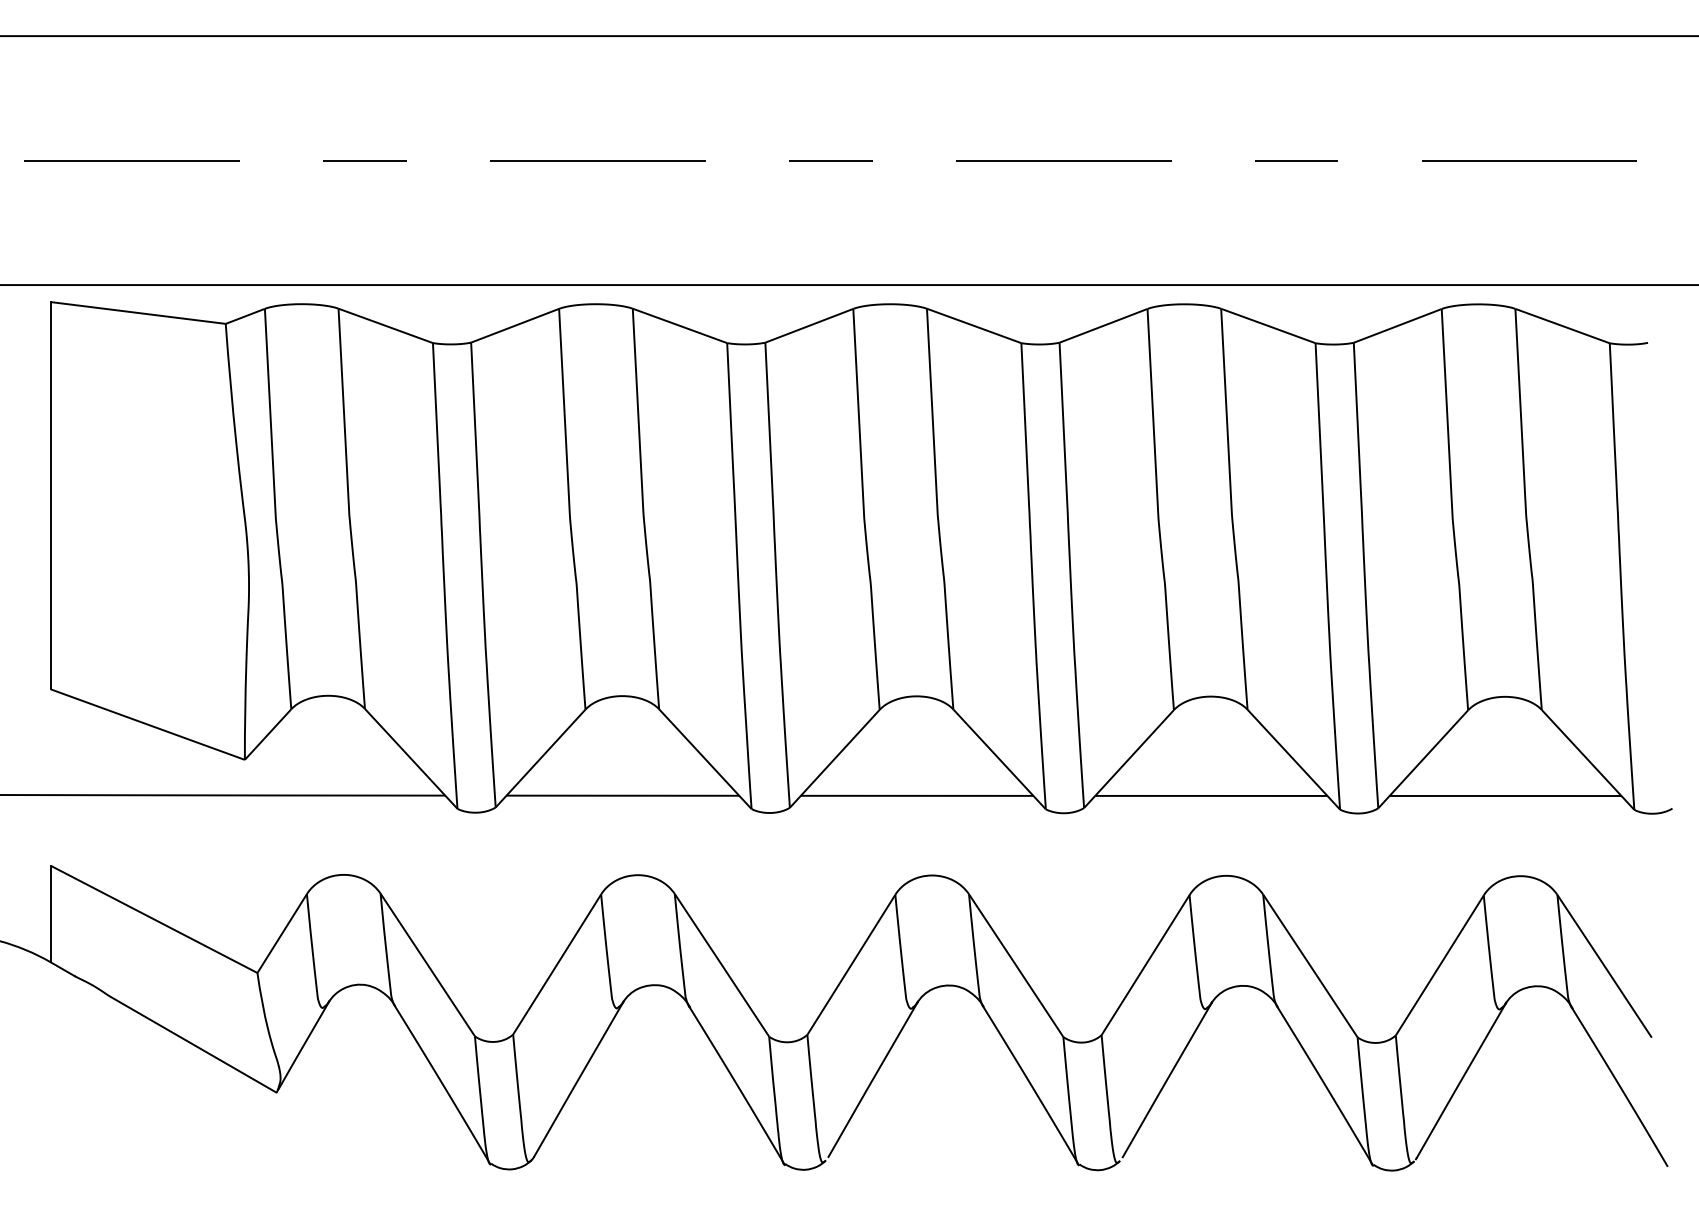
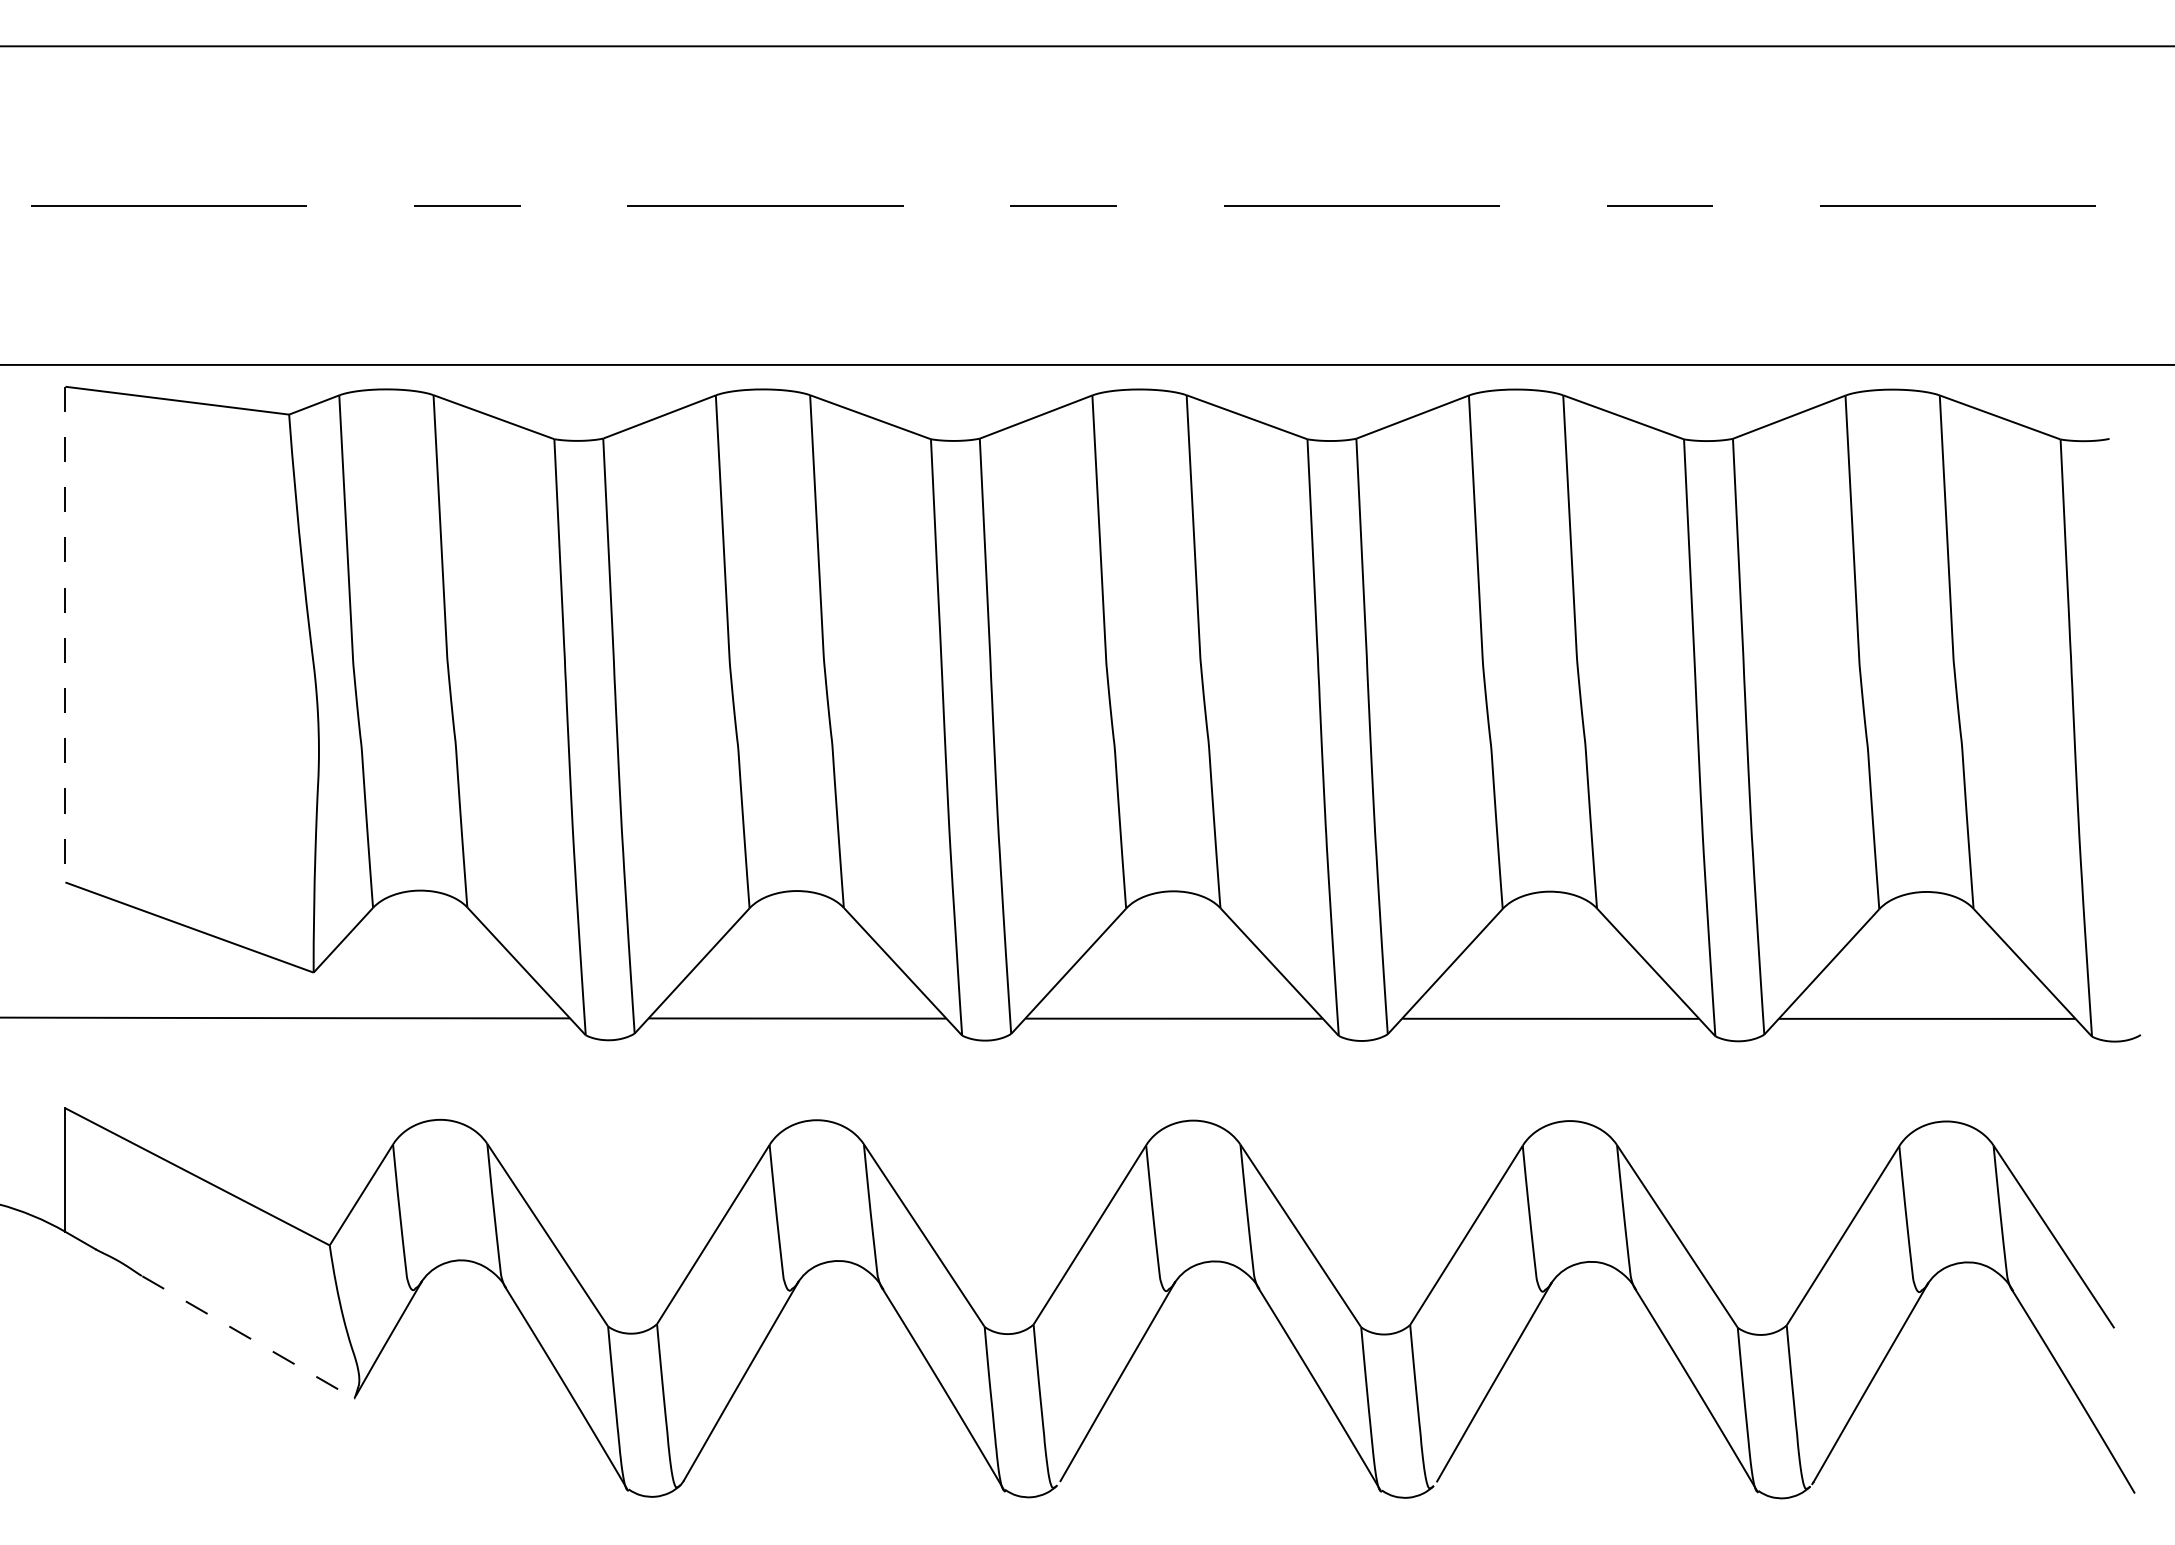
line: (50, 495) -> (64, 634), solid -> dashed
line: (194, 1045) -> (249, 1338), solid -> dashed

